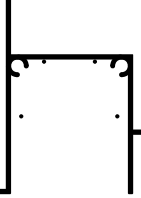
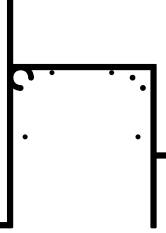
fill: (121, 65) -> (142, 77), removed

